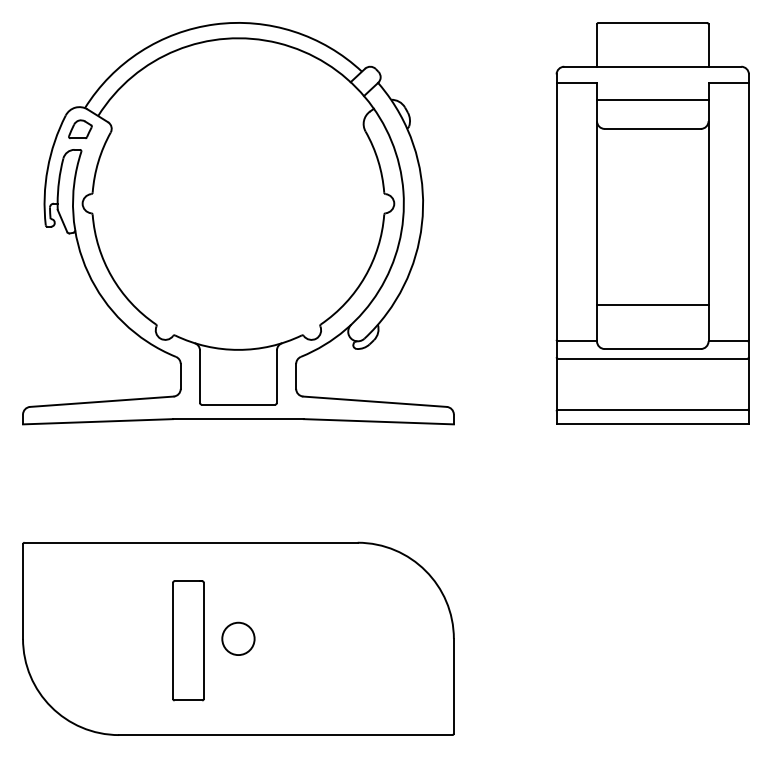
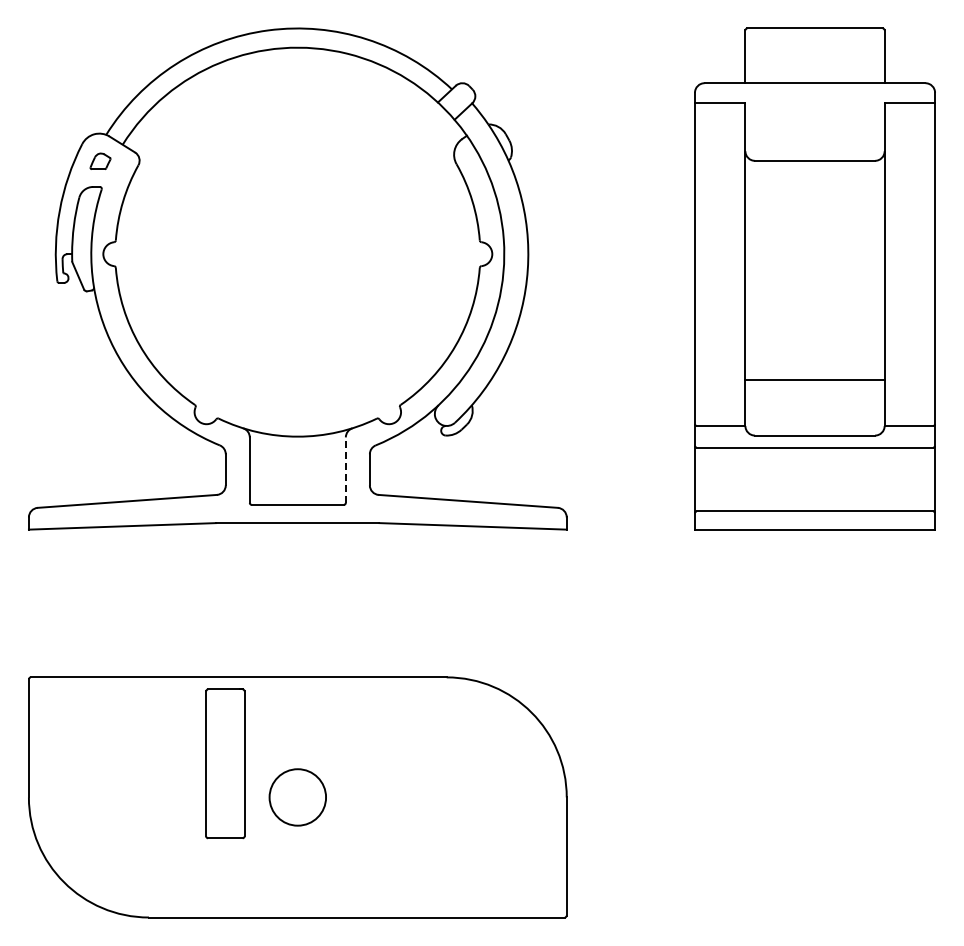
line: (652, 99) -> (814, 124), removed
part: (80, 129) -> (100, 161), size x0.7
line: (276, 376) -> (345, 470), solid -> dashed
circle: (238, 638) -> (297, 797), size x1.4
part: (188, 640) -> (225, 763), moved

